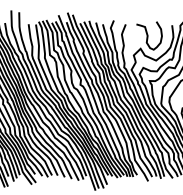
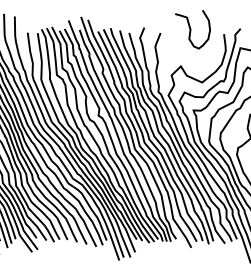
curve: (148, 35) -> (191, 29), moved

